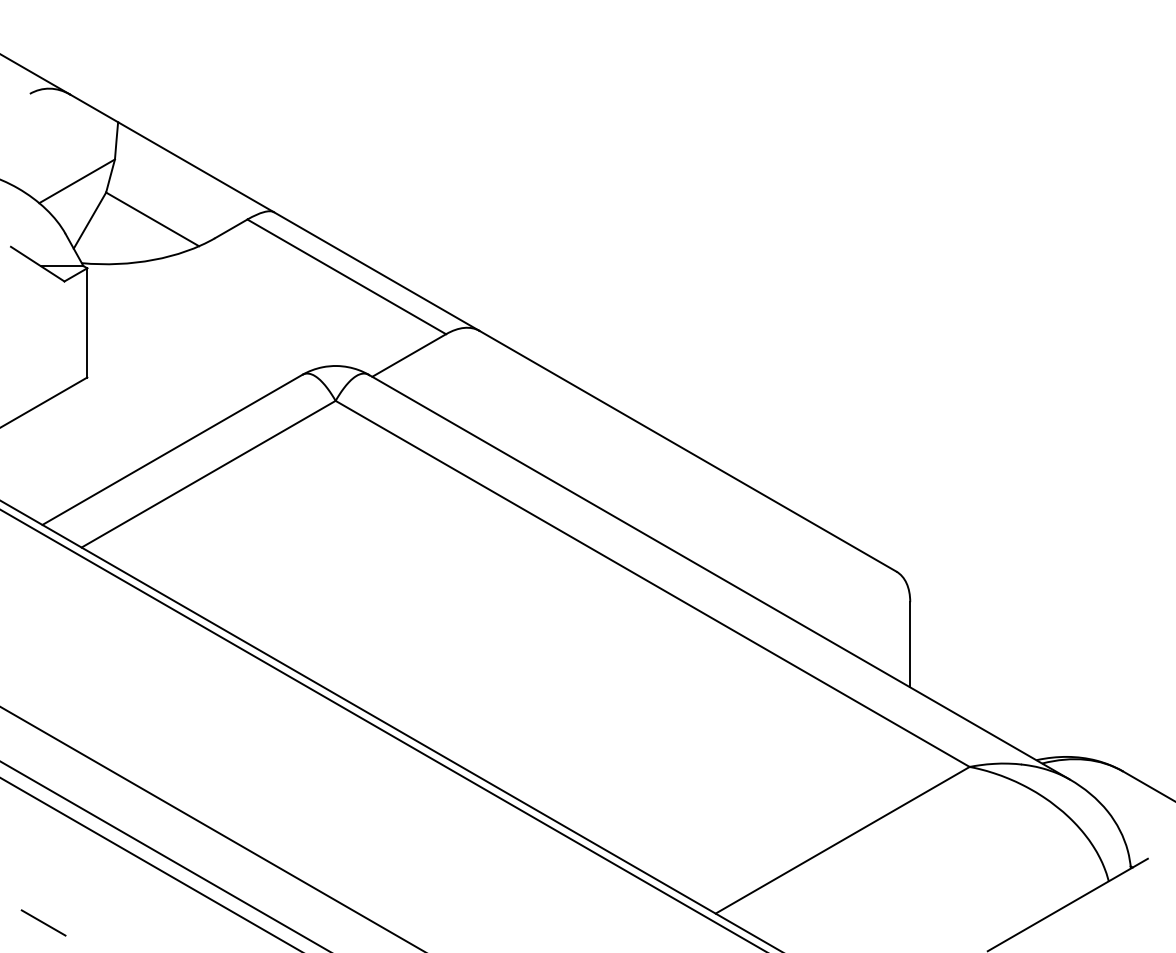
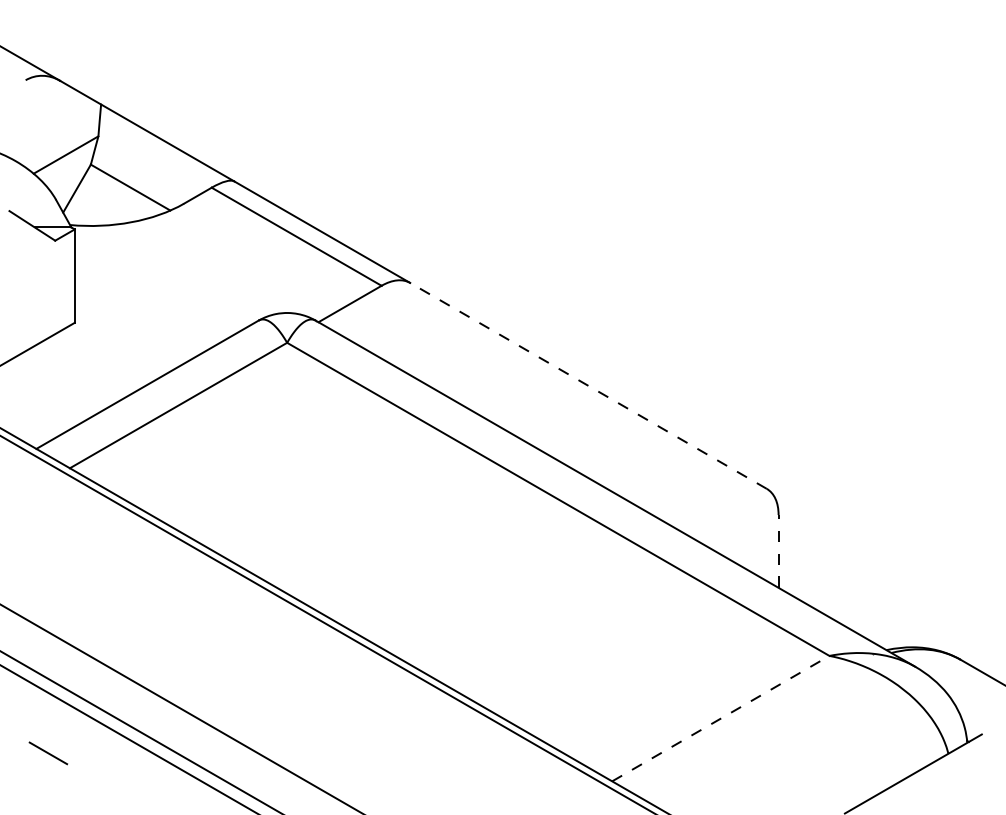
line: (687, 450) -> (588, 385), solid -> dashed
line: (910, 643) -> (778, 550), solid -> dashed
line: (843, 840) -> (721, 718), solid -> dashed
line: (43, 923) -> (48, 753), moved

